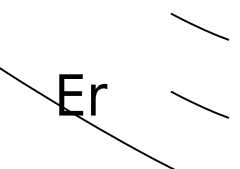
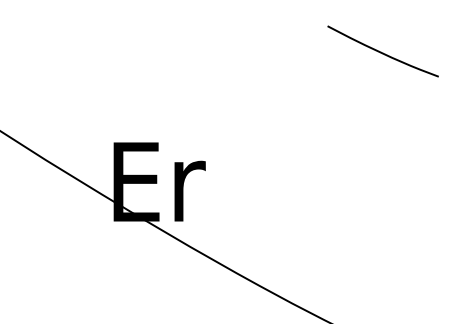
curve: (199, 104) -> (382, 200), removed

